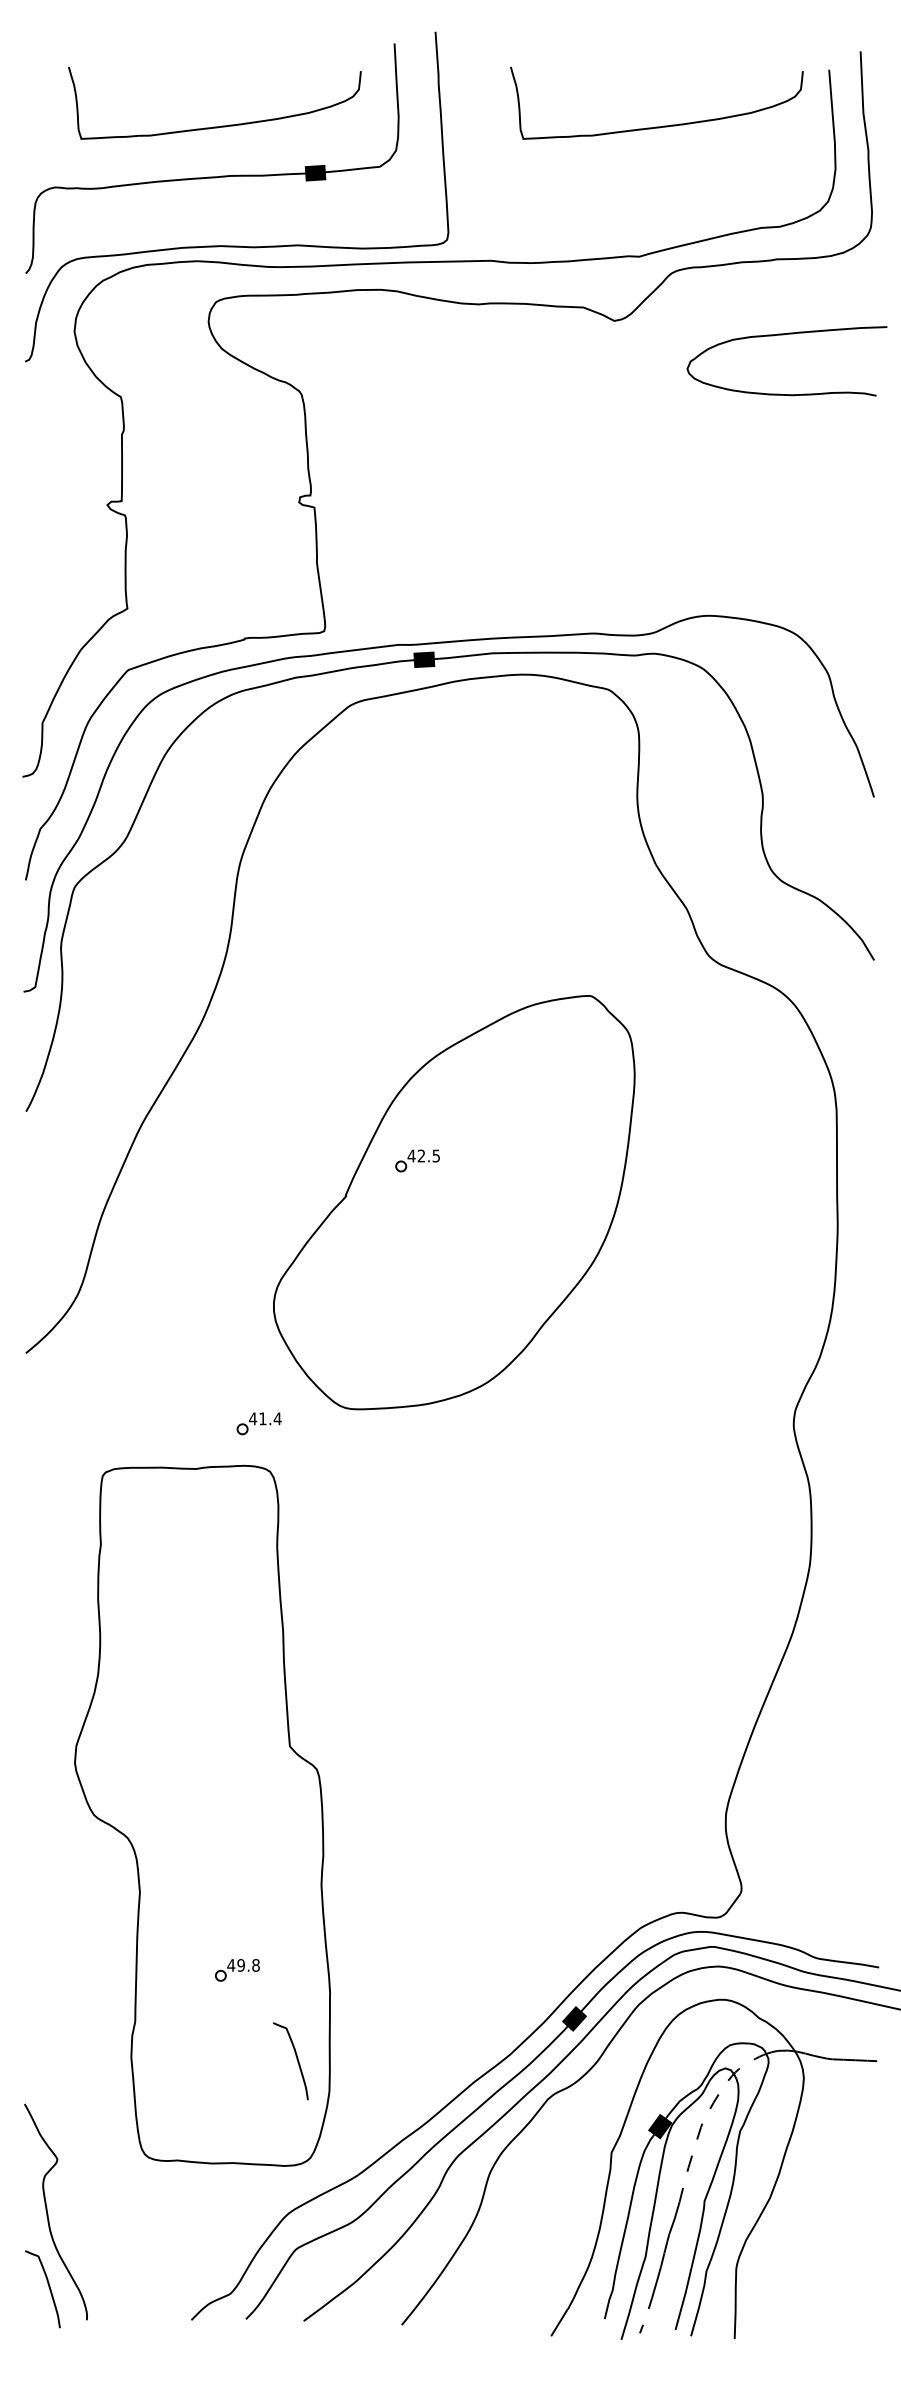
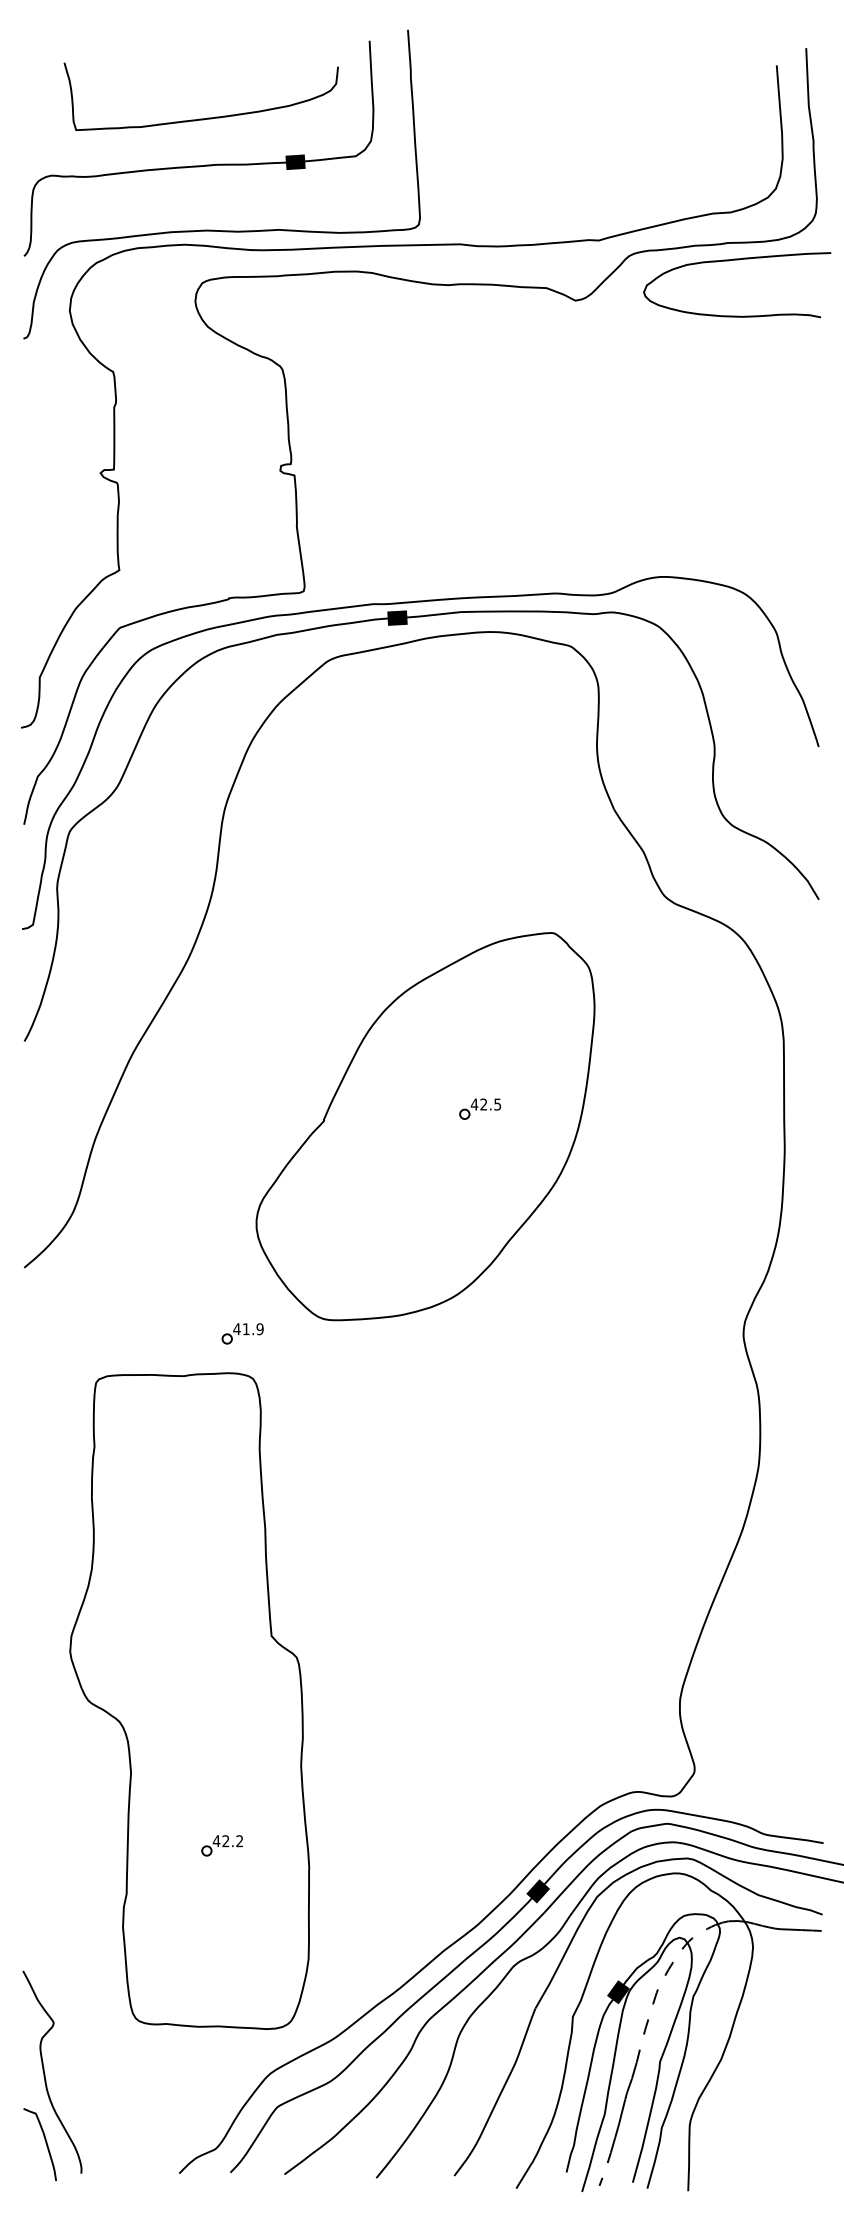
curve: (656, 126) -> (614, 118), removed
curve: (783, 335) -> (733, 260), moved
part: (417, 1160) -> (480, 1108), moved
text: (277, 1418) -> (259, 1328), 41.4 -> 41.9
text: (248, 1965) -> (232, 1841), 49.8 -> 42.2
curve: (296, 2059) -> (277, 1929), removed
part: (594, 2105) -> (556, 1972), added

